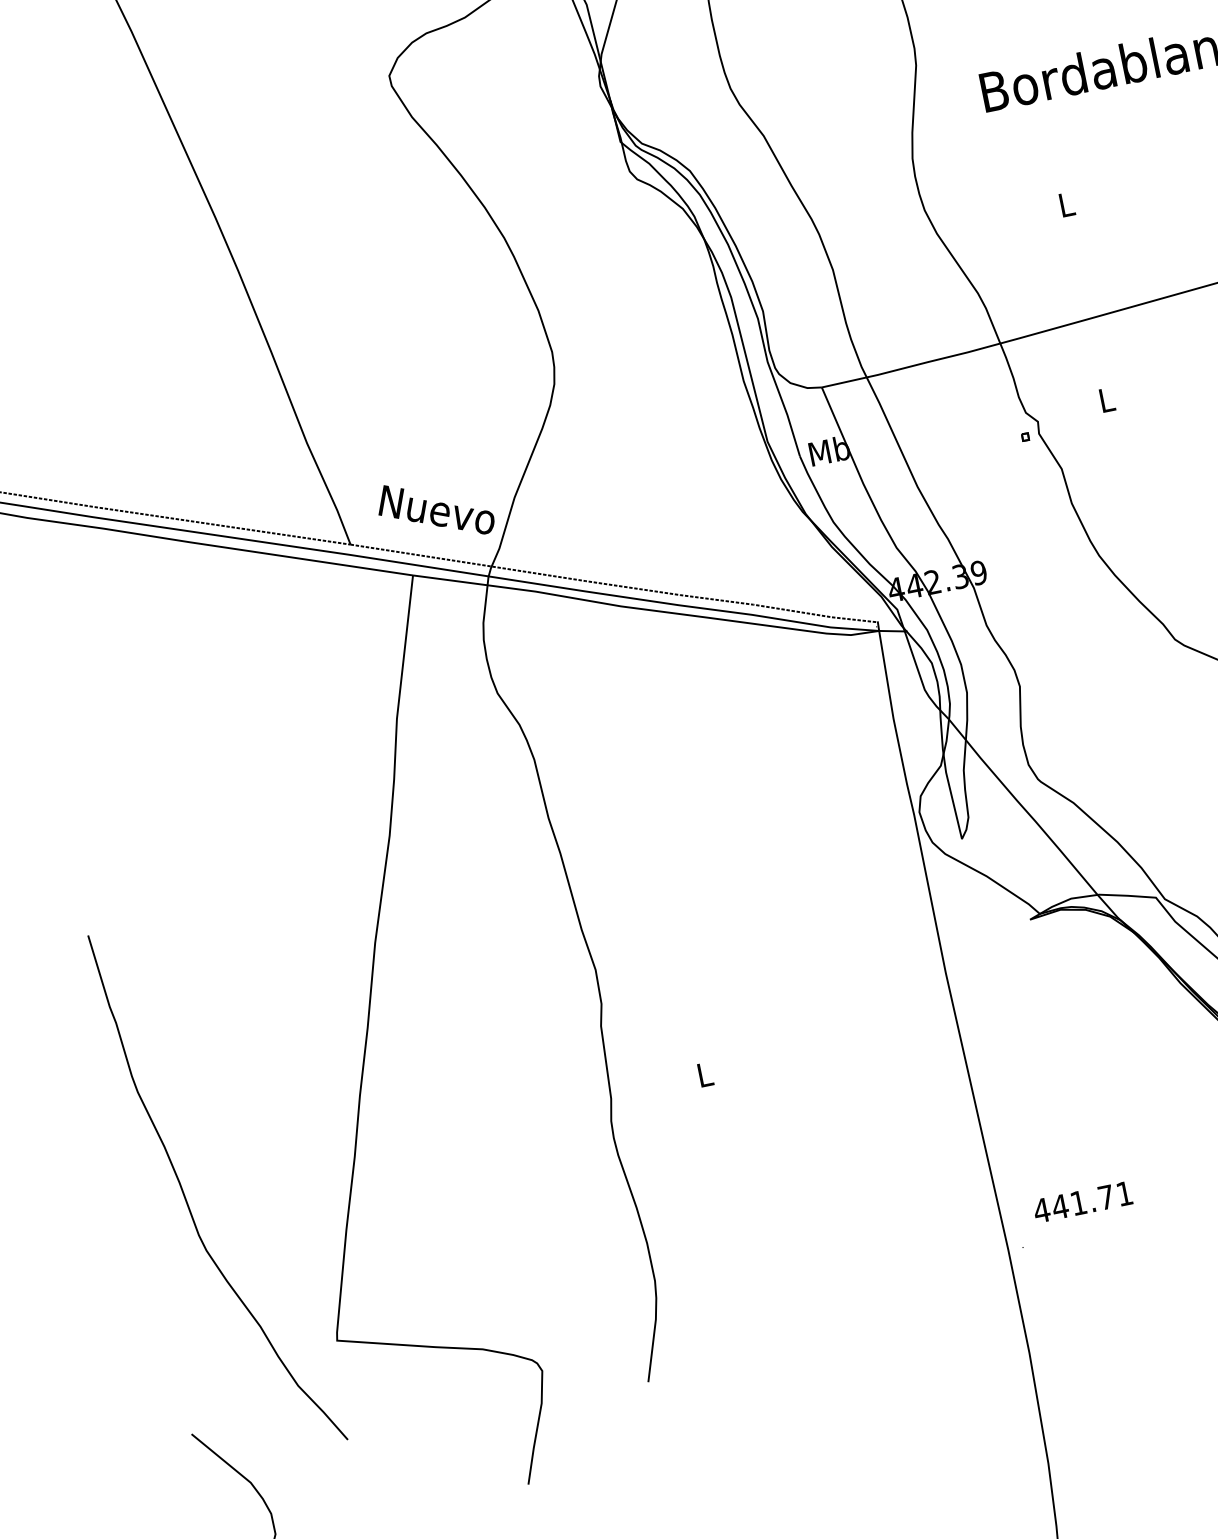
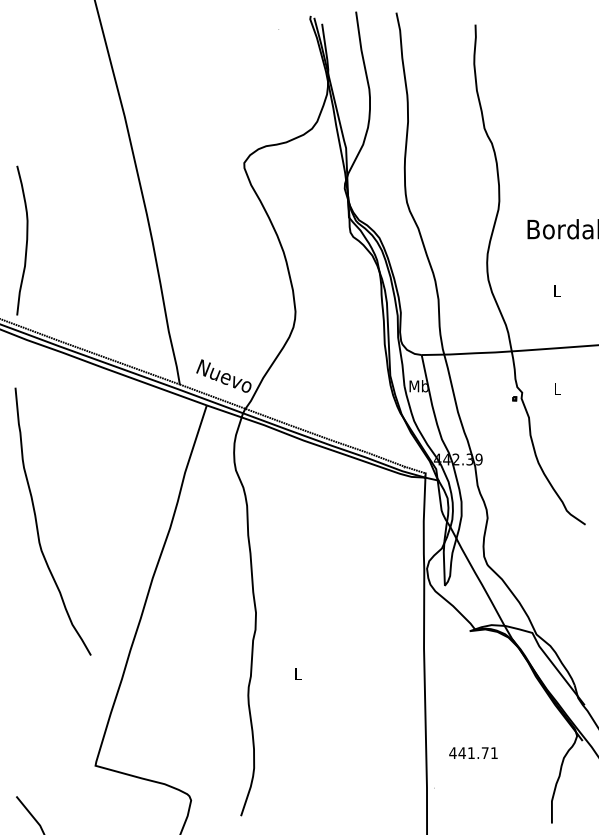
curve: (186, 1193) -> (37, 521), moved
text: (1082, 1200) -> (473, 752), moved

